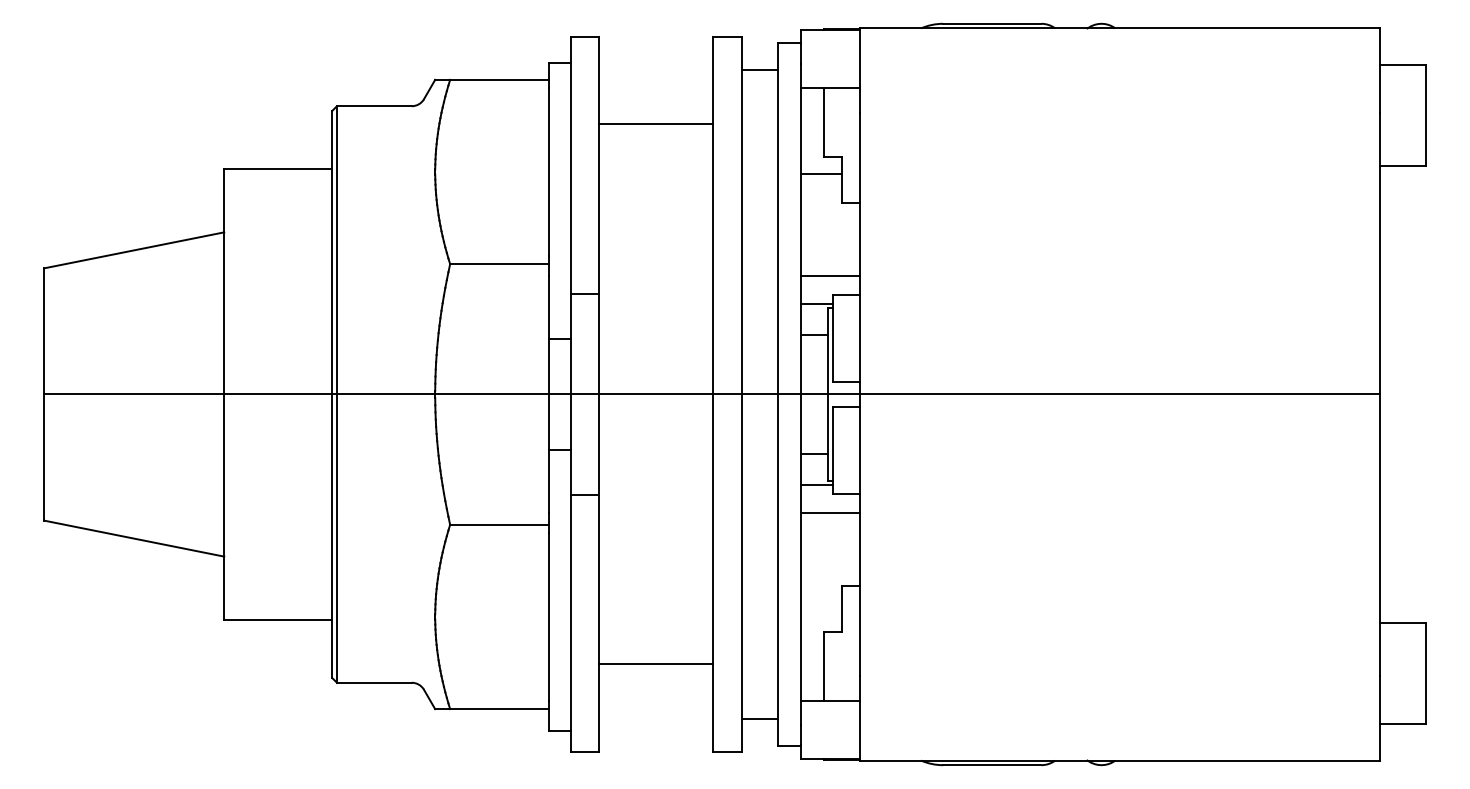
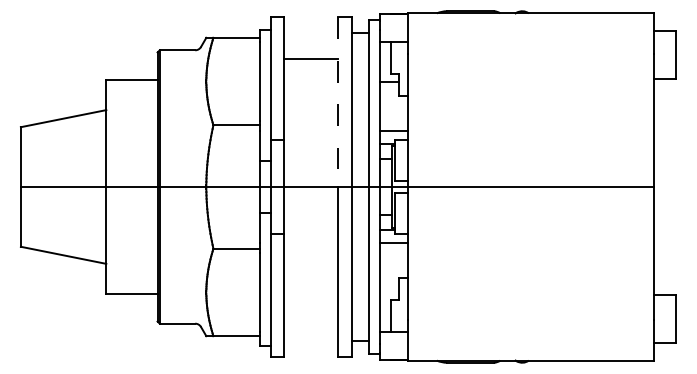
line: (713, 216) -> (338, 102), solid -> dashed
line: (654, 665) -> (310, 315), removed

